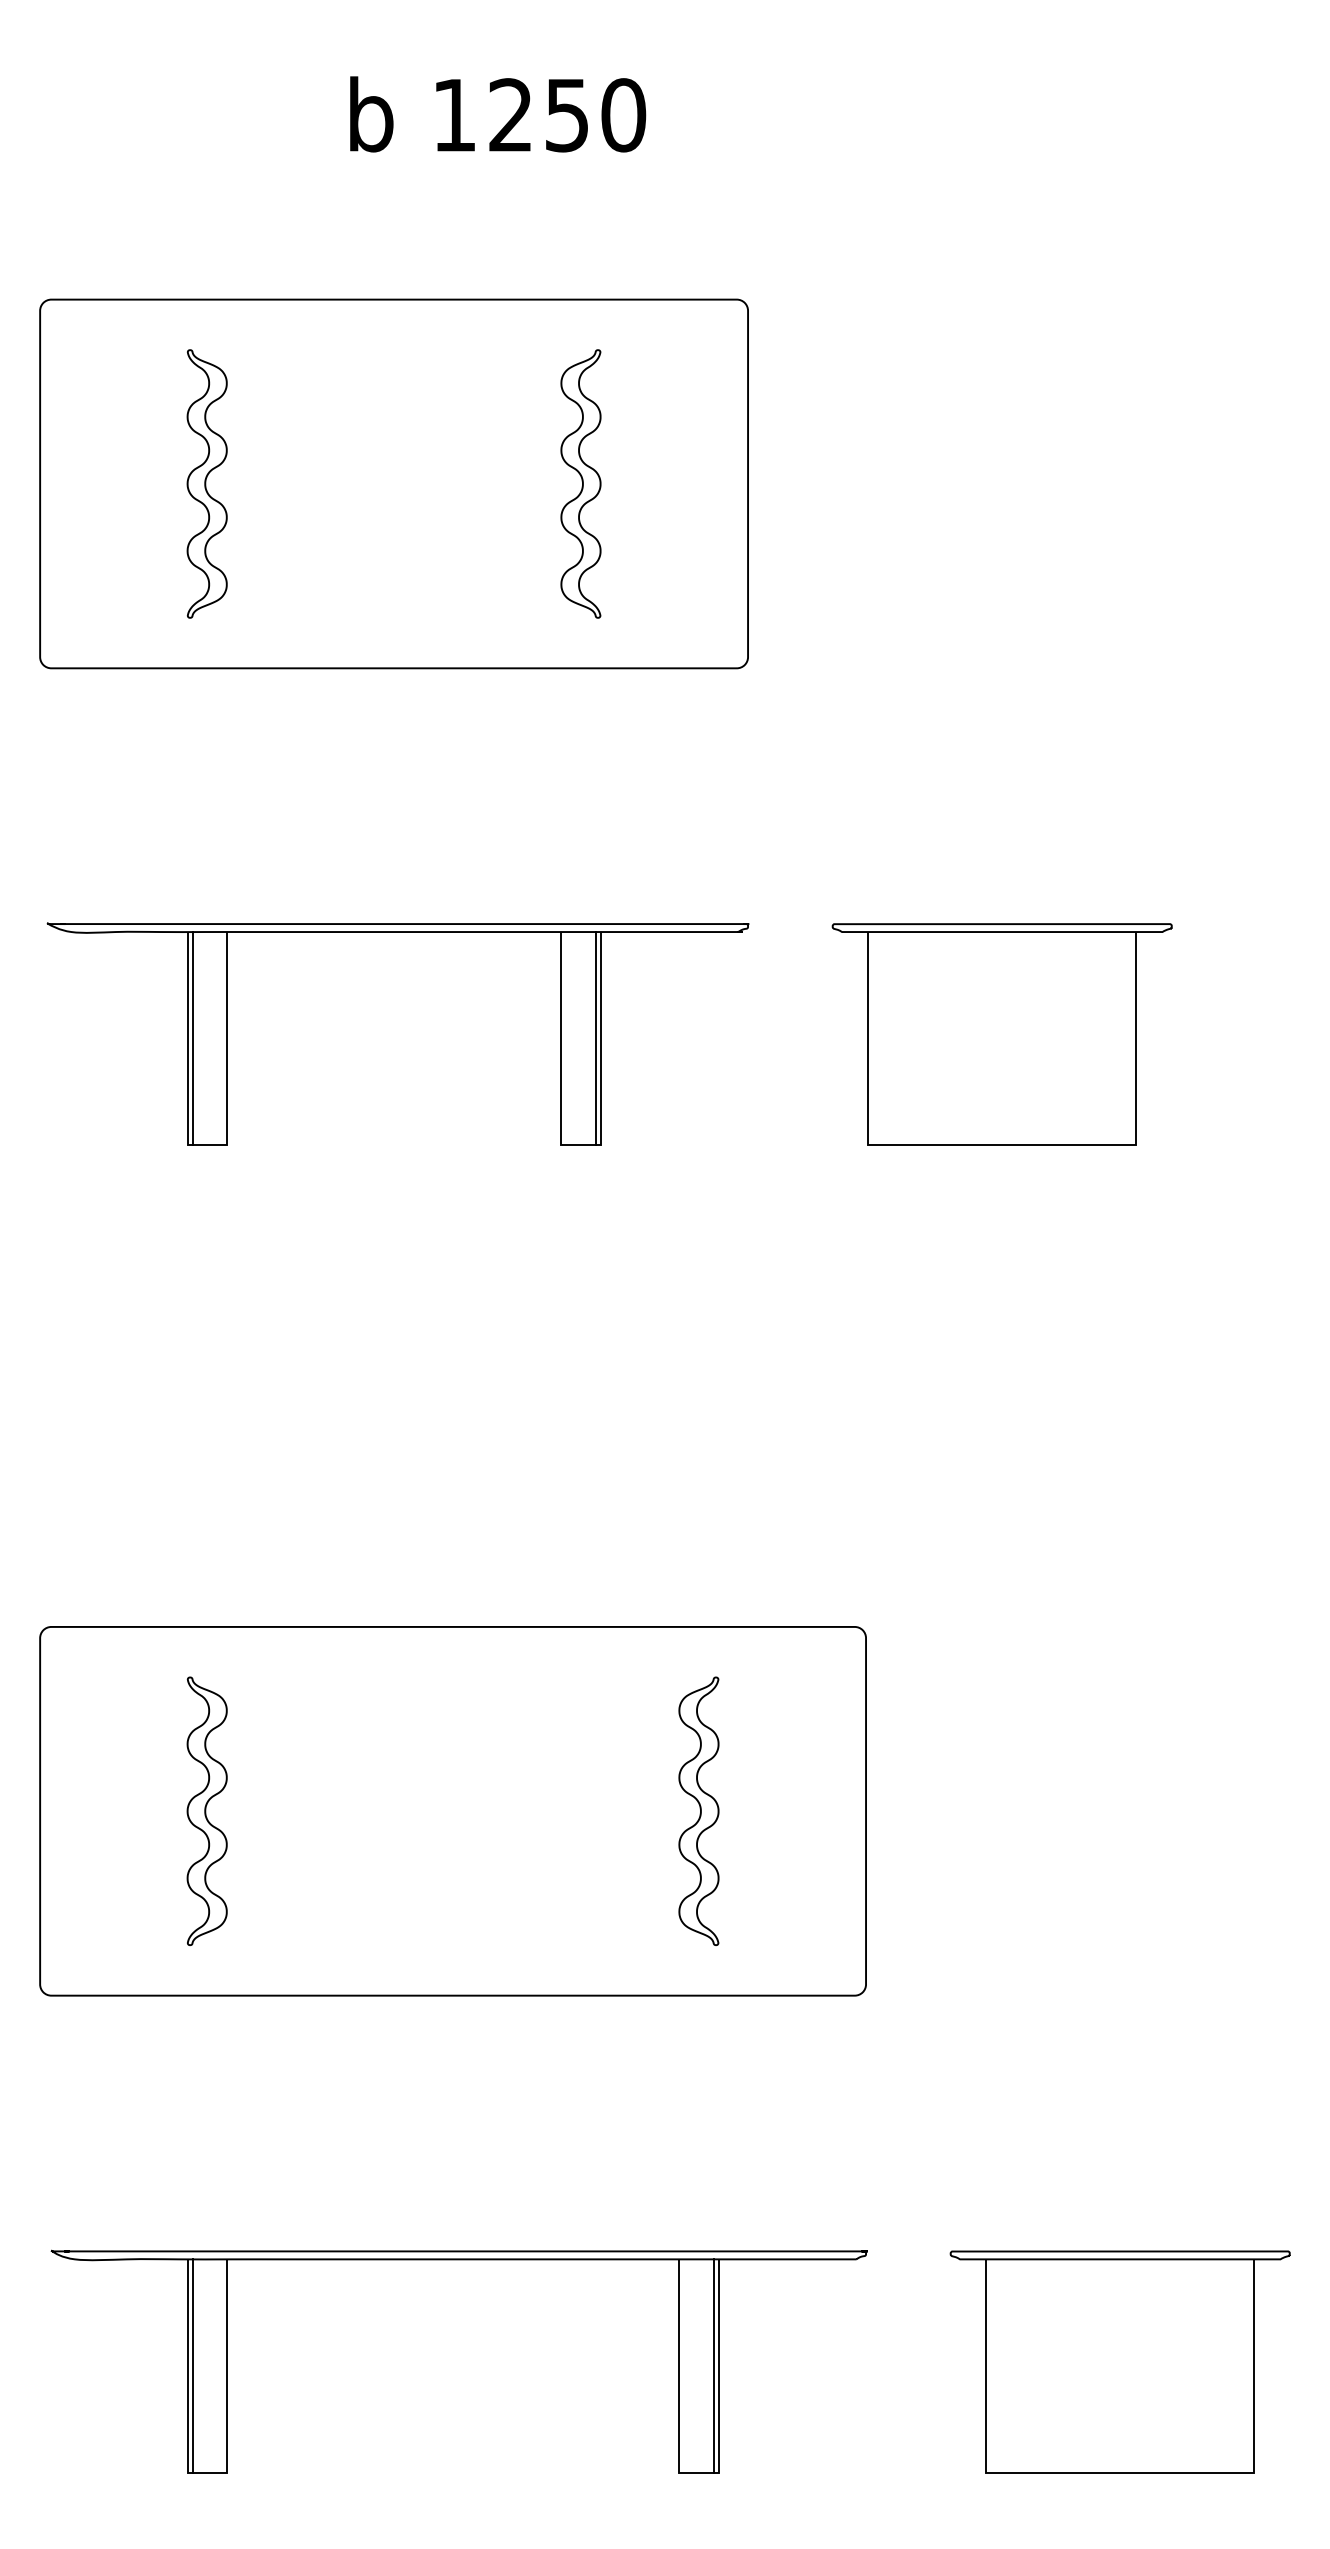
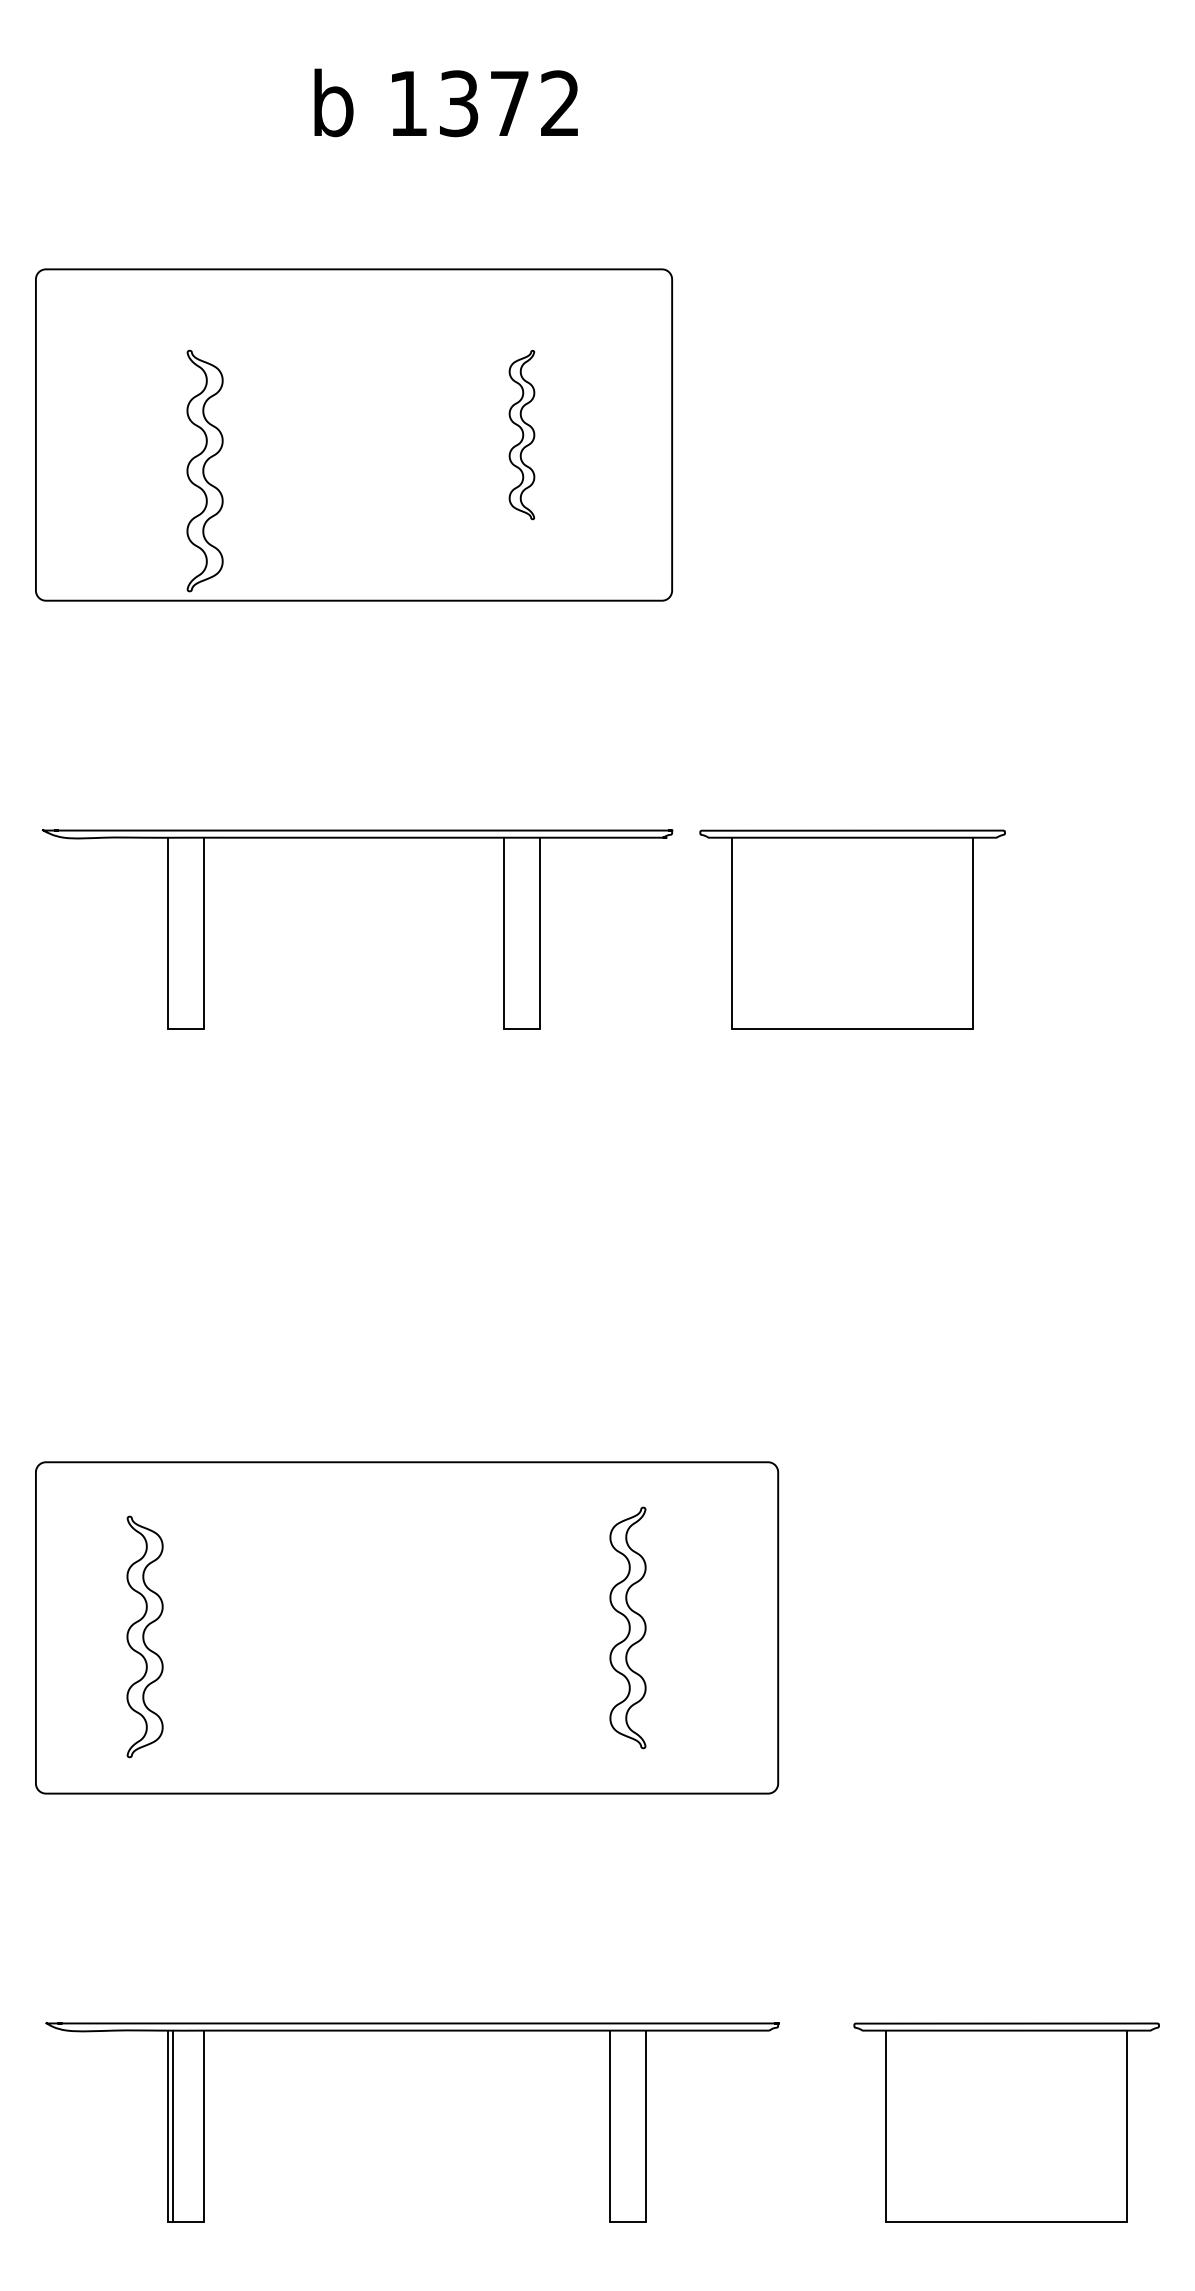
text: (567, 115) -> (509, 103), 1250 -> 1372
part: (206, 483) -> (204, 470), moved
part: (580, 483) -> (521, 434), size x0.7
part: (1002, 1034) -> (852, 929), moved
line: (192, 1038) -> (172, 933), removed
line: (596, 1038) -> (535, 933), removed
part: (206, 1810) -> (144, 1636), moved
line: (713, 2366) -> (641, 2126), removed

